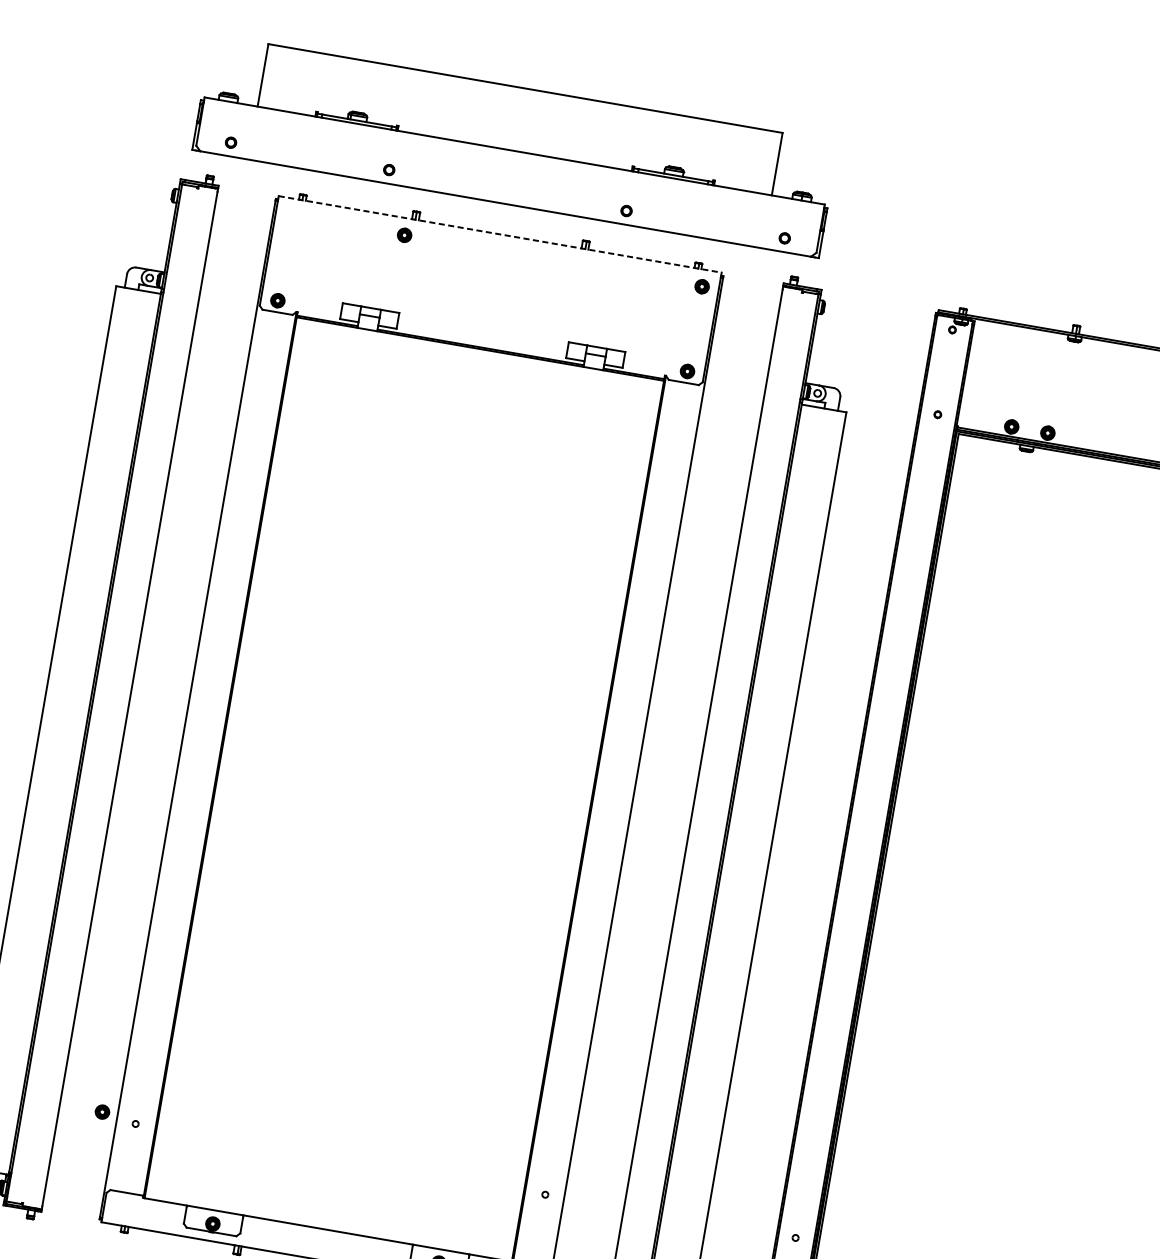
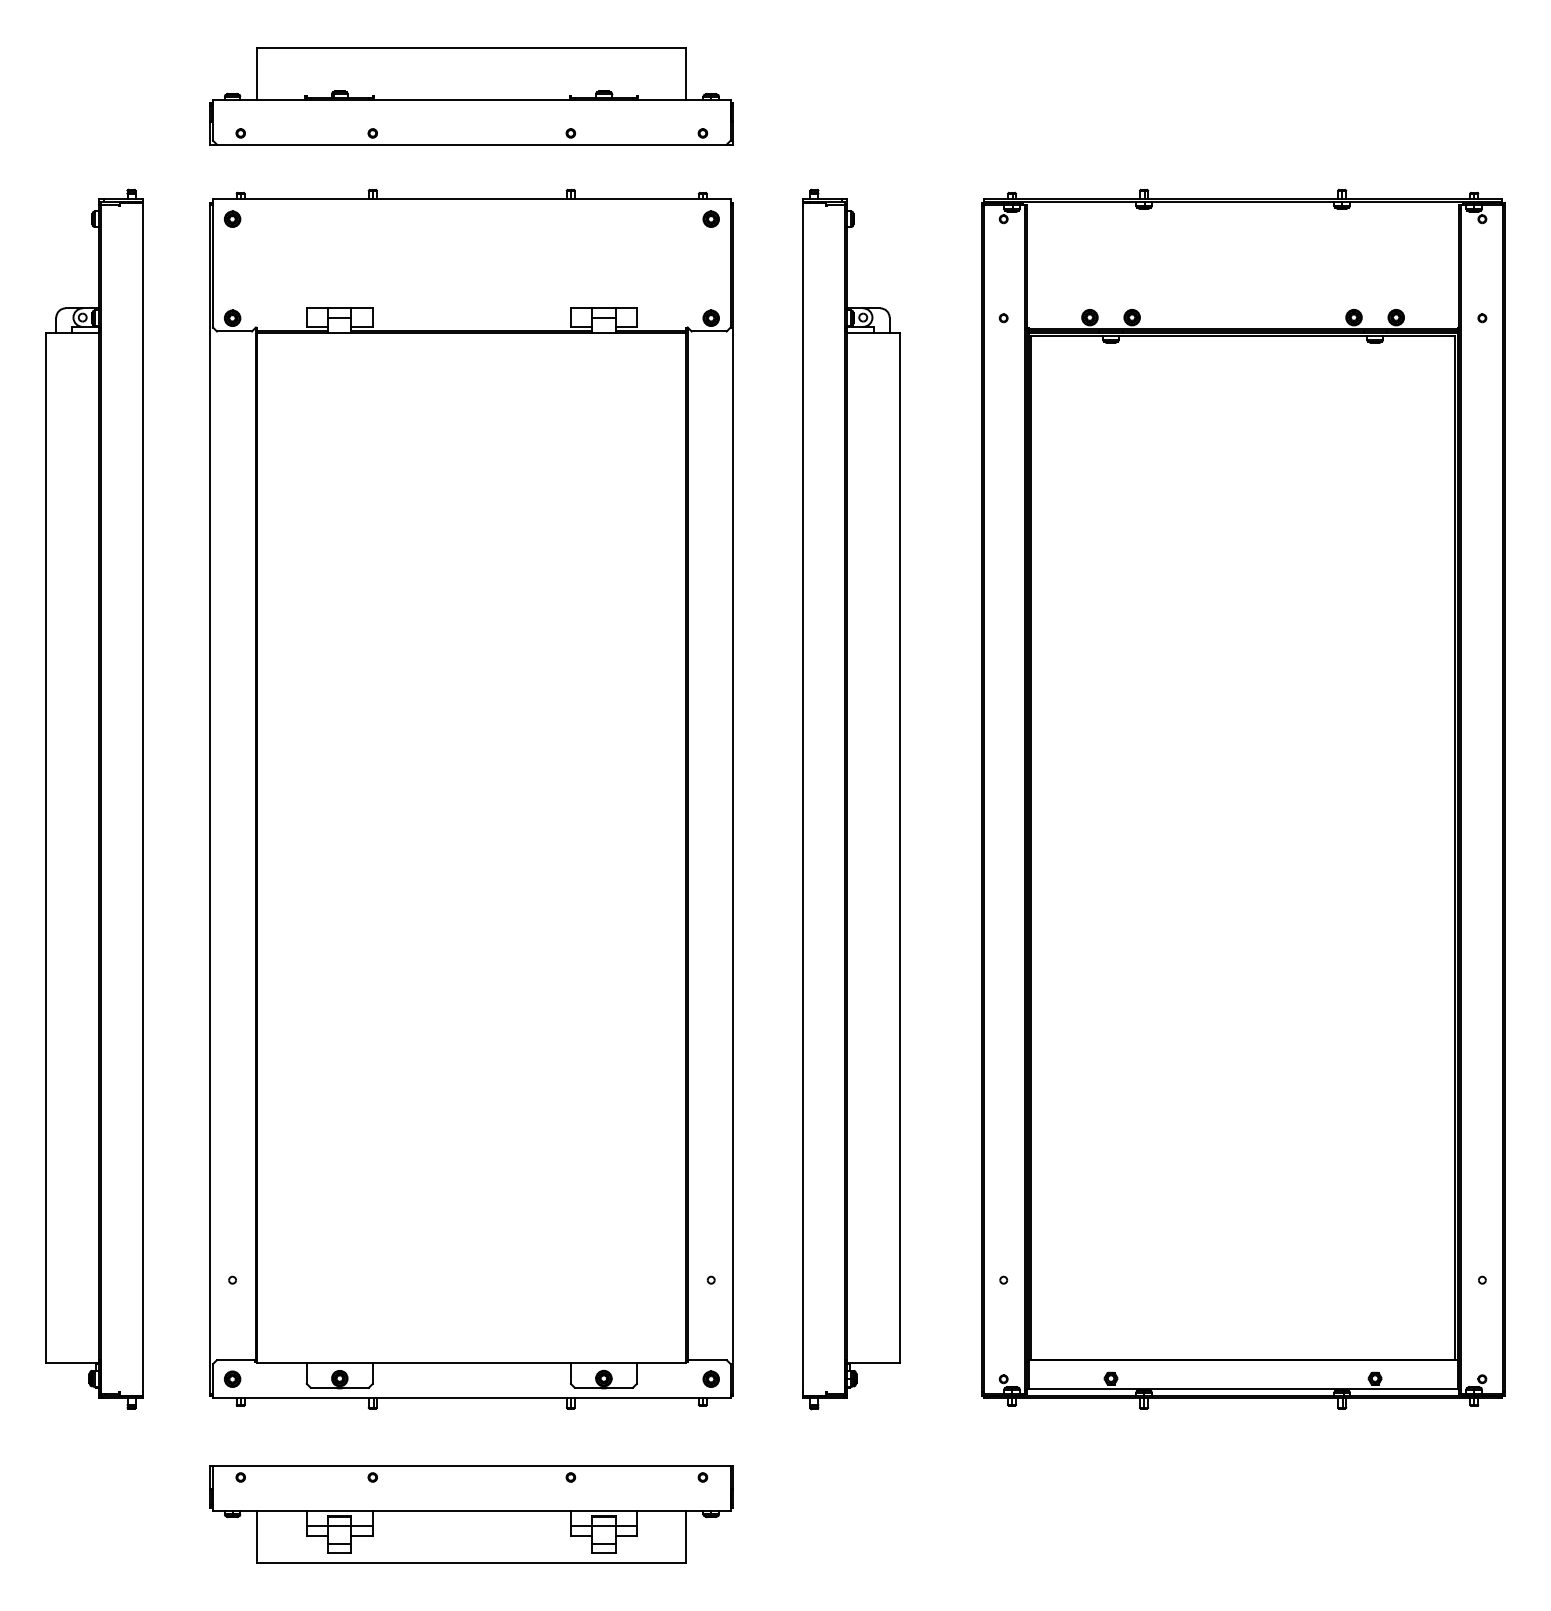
part: (515, 146) -> (471, 96), size x0.71
part: (404, 234) -> (232, 218), moved
line: (499, 234) -> (471, 199), dashed -> solid
part: (102, 1111) -> (232, 1378), moved

